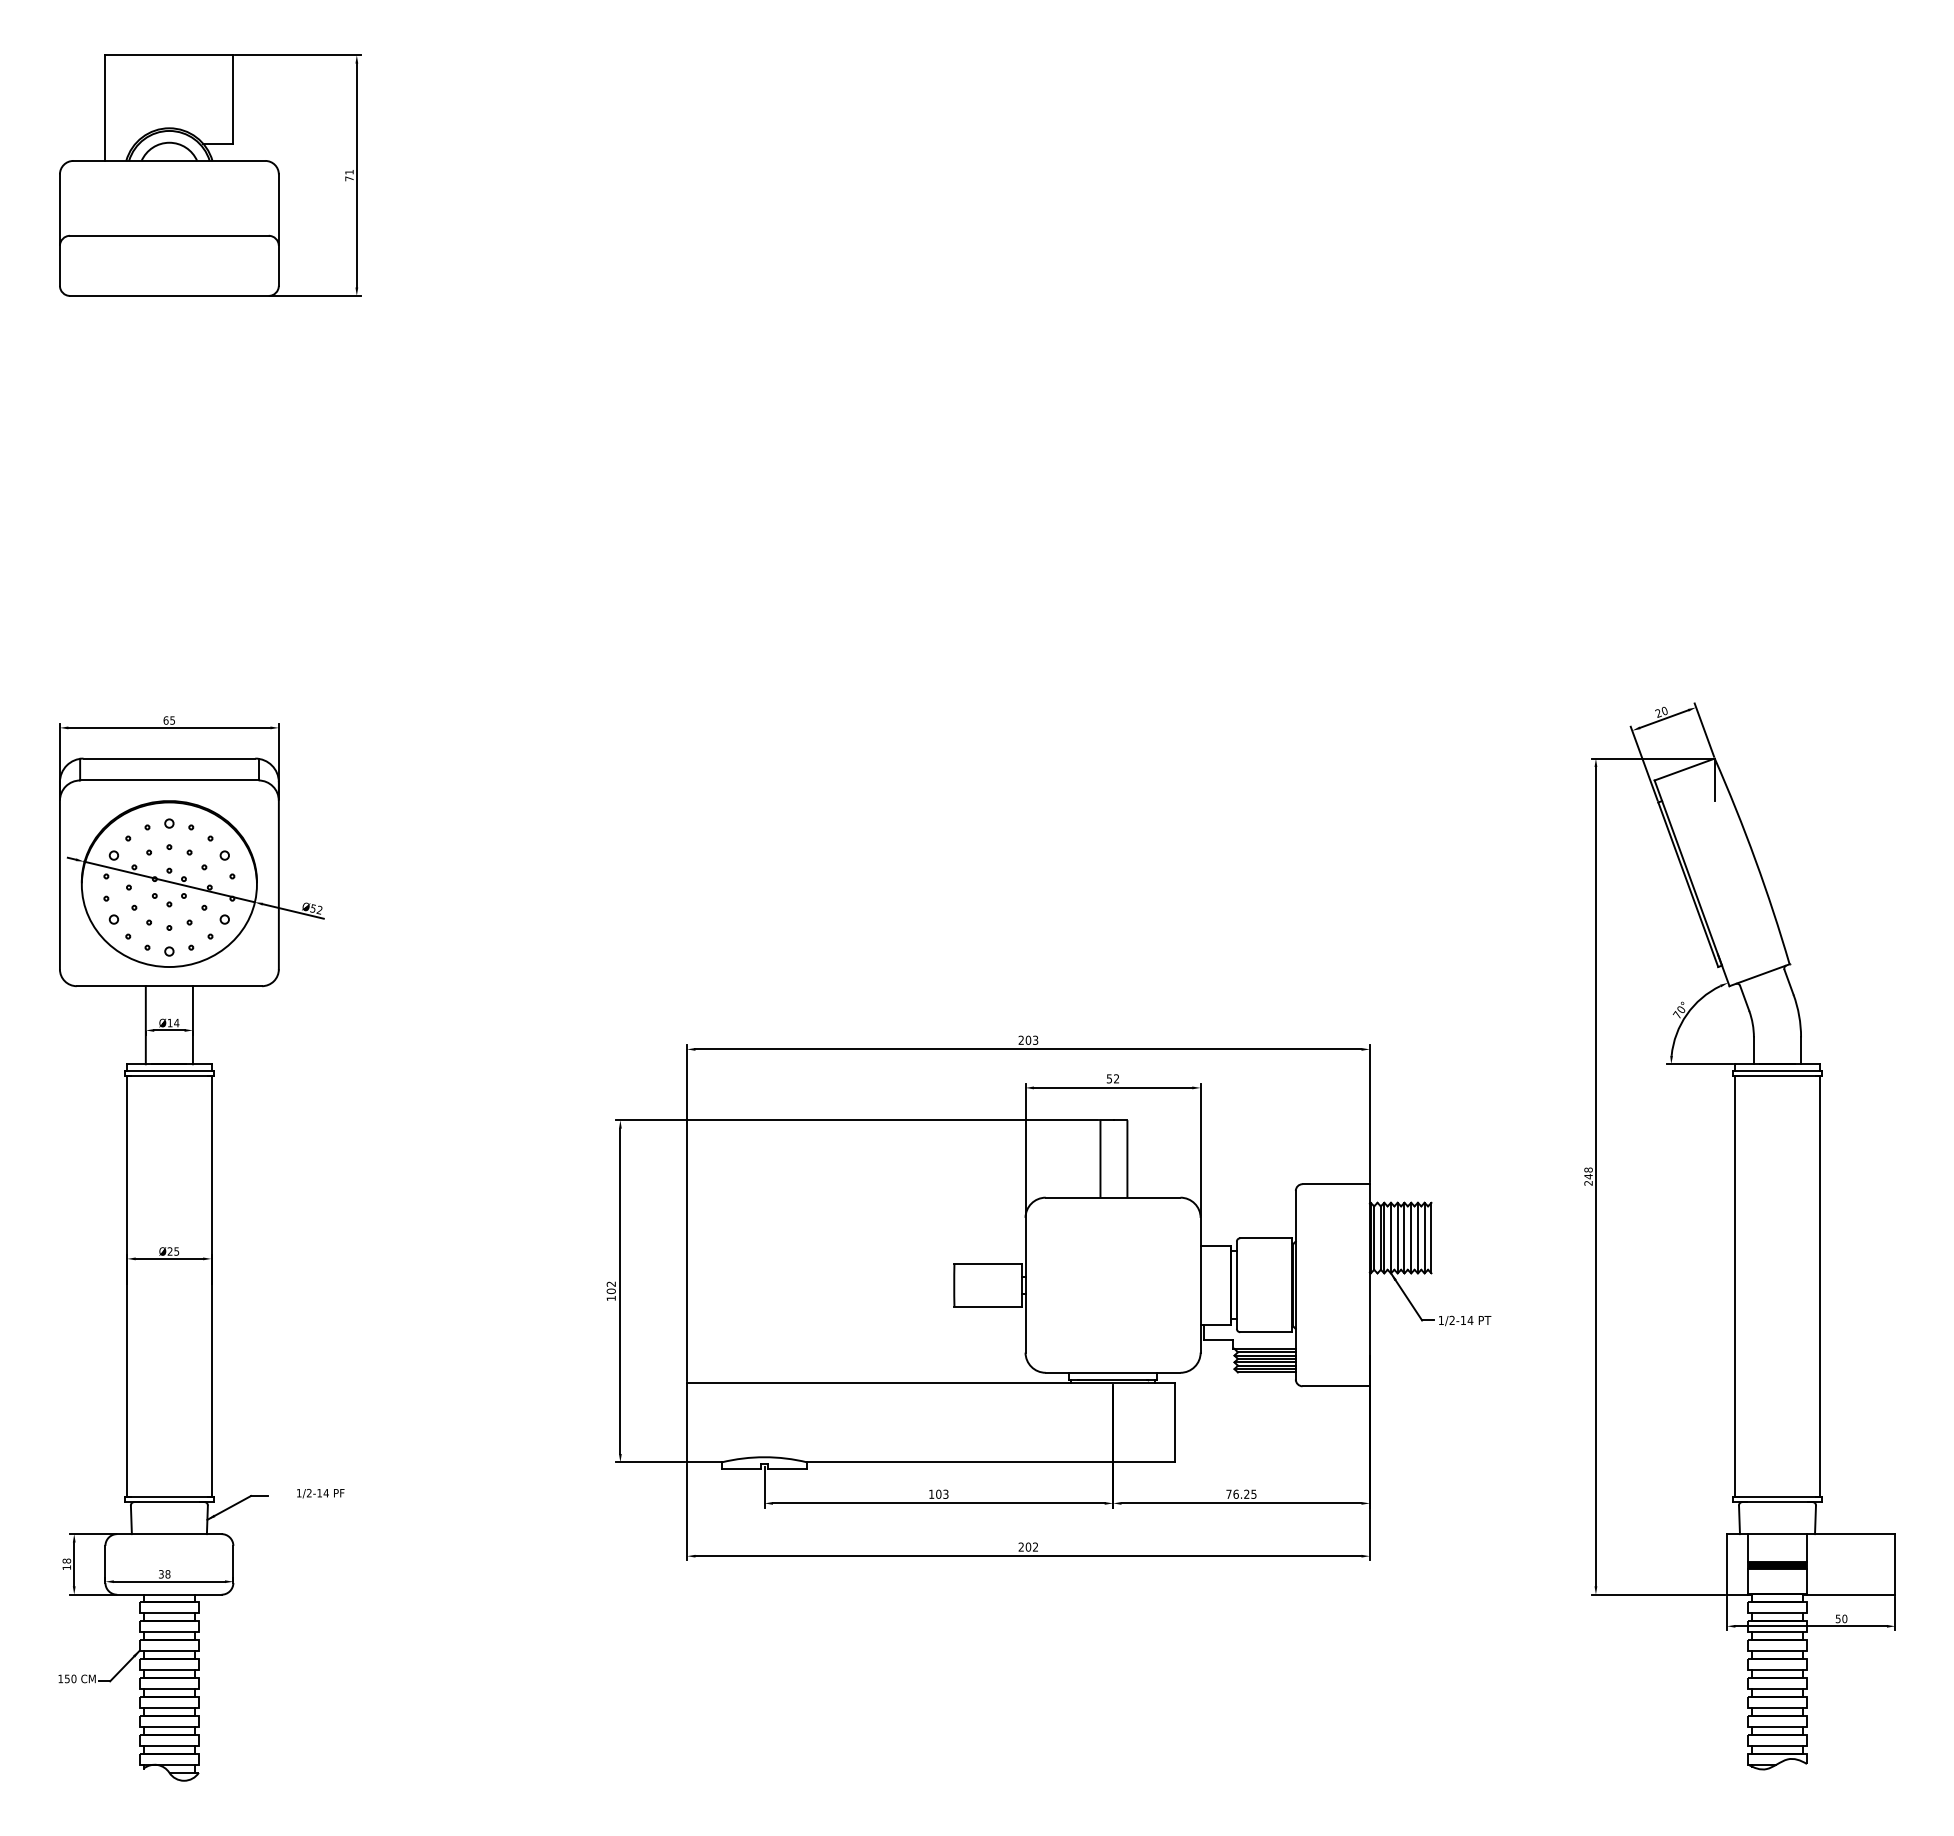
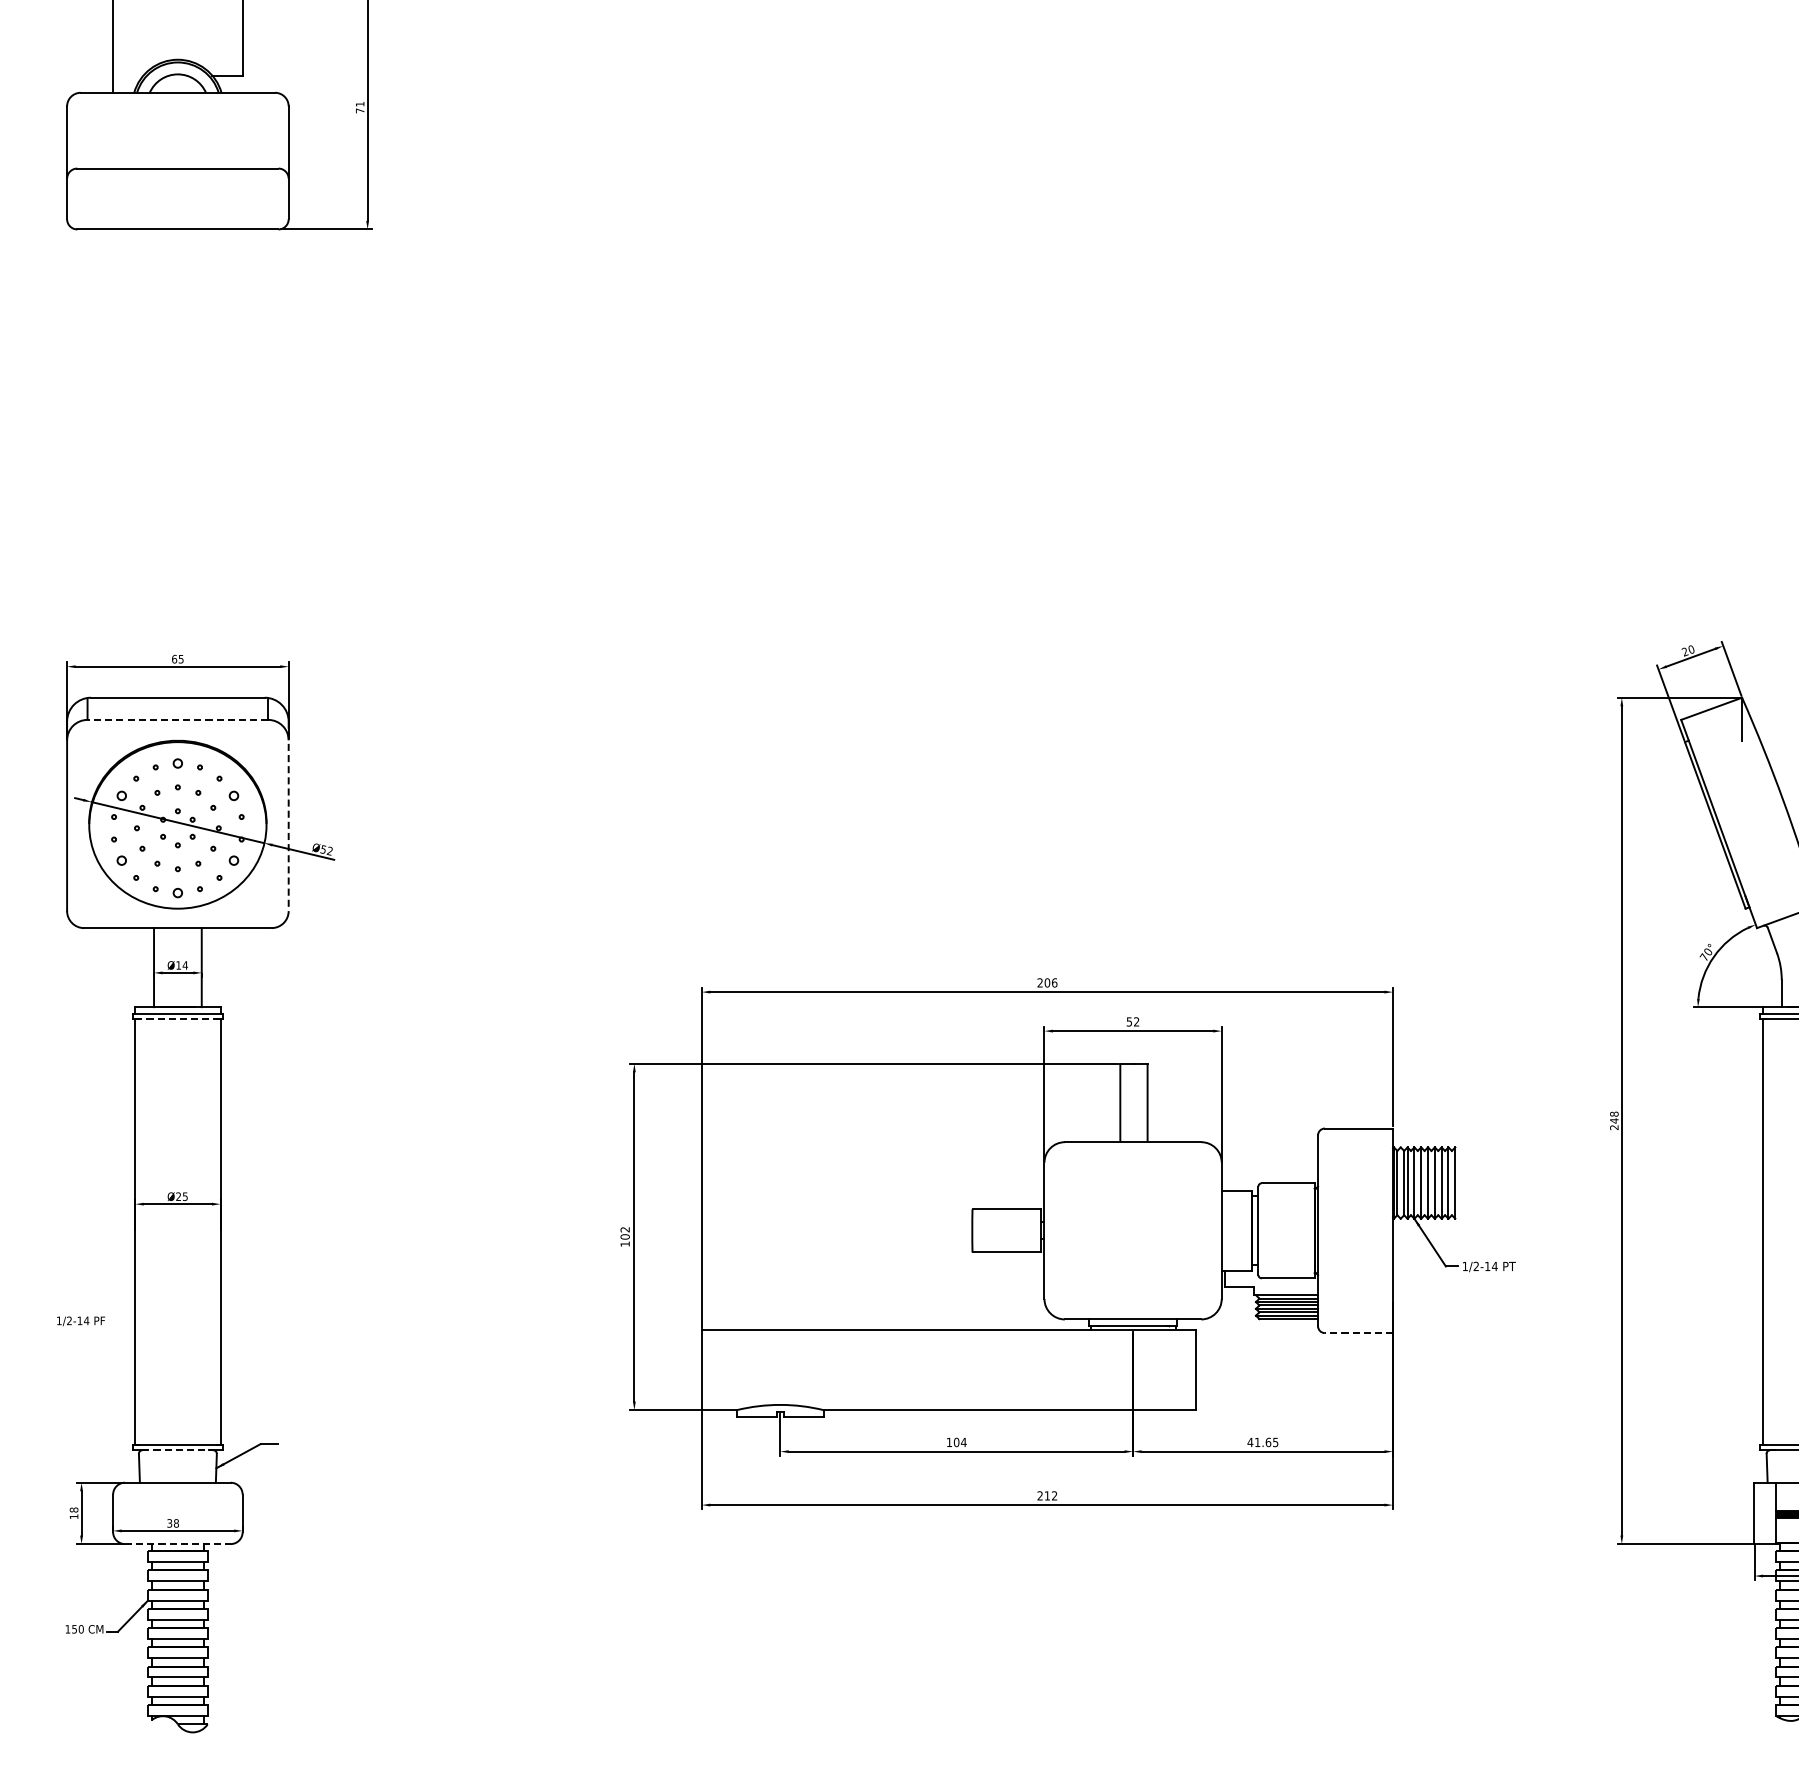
line: (168, 780) -> (176, 719), solid -> dashed
line: (278, 875) -> (288, 816), solid -> dashed
text: (1035, 1039) -> (1054, 982), 203 -> 206
line: (169, 1076) -> (177, 1019), solid -> dashed
line: (1336, 1386) -> (1359, 1333), solid -> dashed
text: (320, 1493) -> (80, 1321), moved
text: (945, 1493) -> (963, 1441), 103 -> 104
text: (1237, 1493) -> (1259, 1441), 76.25 -> 41.65
line: (169, 1502) -> (177, 1450), solid -> dashed
text: (1028, 1546) -> (1047, 1495), 202 -> 212
line: (169, 1594) -> (177, 1543), solid -> dashed

